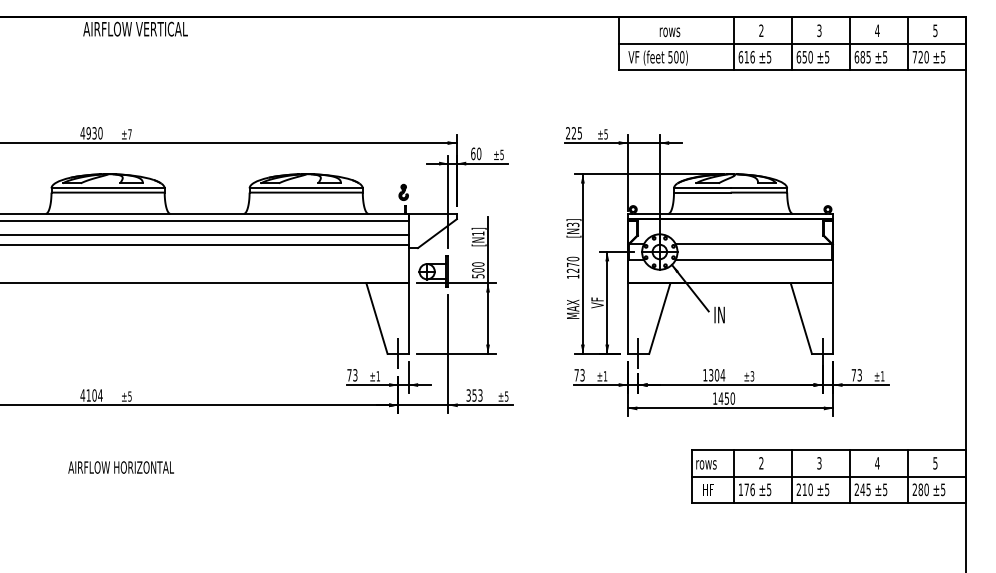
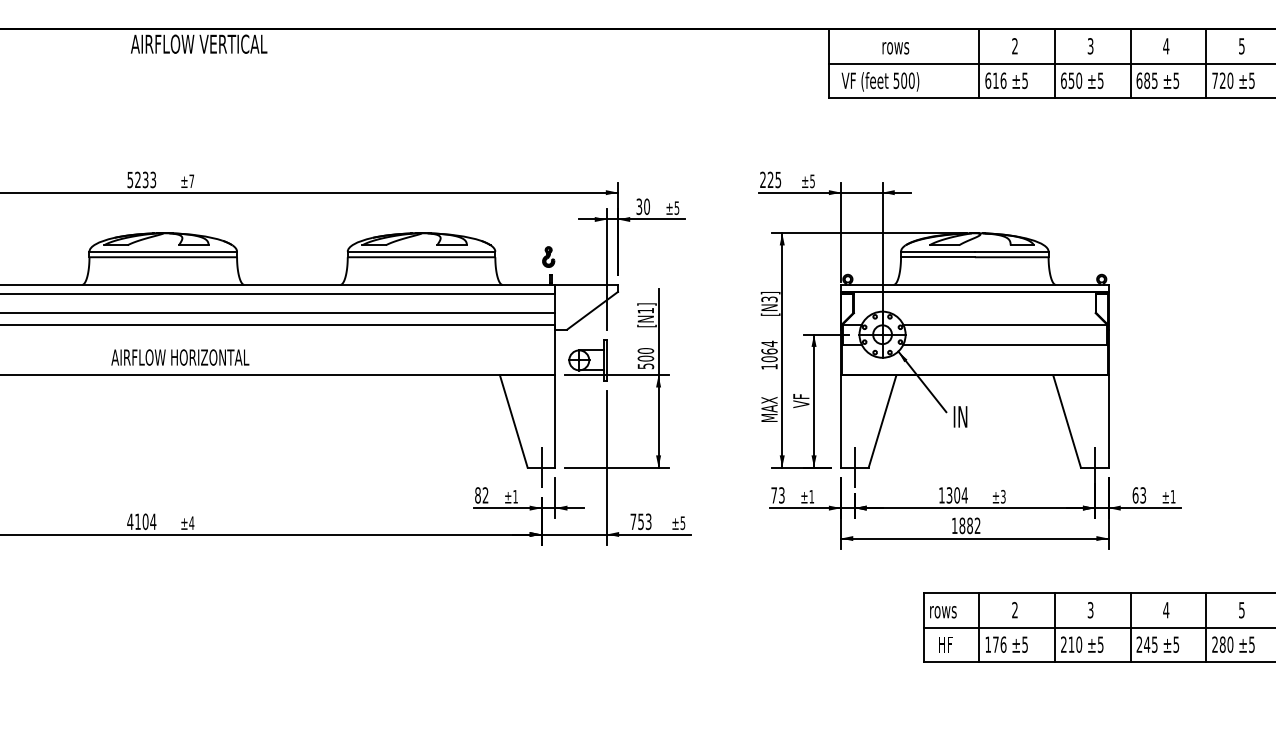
text: (91, 133) -> (141, 180), 4930 -> 5233
text: (473, 153) -> (639, 206), 60 -> 30
text: (572, 264) -> (768, 350), 1270 -> 1064
text: (352, 375) -> (481, 495), 73 -> 82
text: (853, 375) -> (1135, 495), 73 -> 63
text: (468, 395) -> (633, 521), 353 -> 753
text: (129, 396) -> (191, 523), ±5 -> ±4
text: (726, 398) -> (969, 525), 1450 -> 1882
text: (120, 467) -> (179, 357), moved

